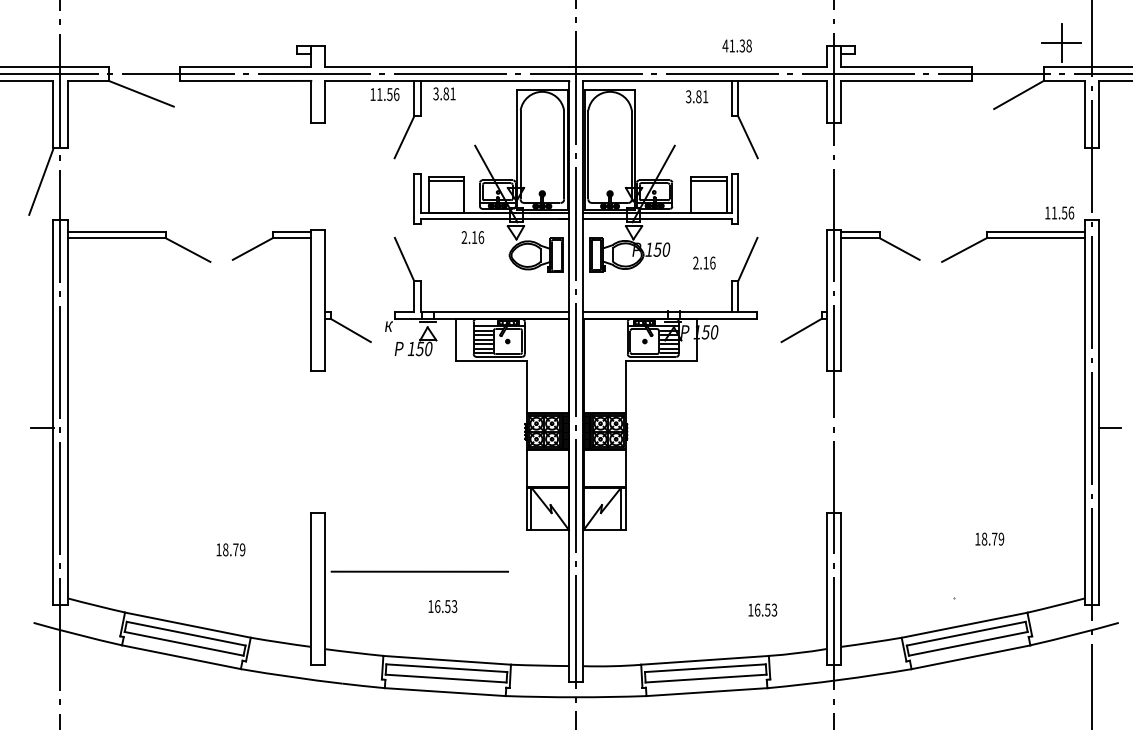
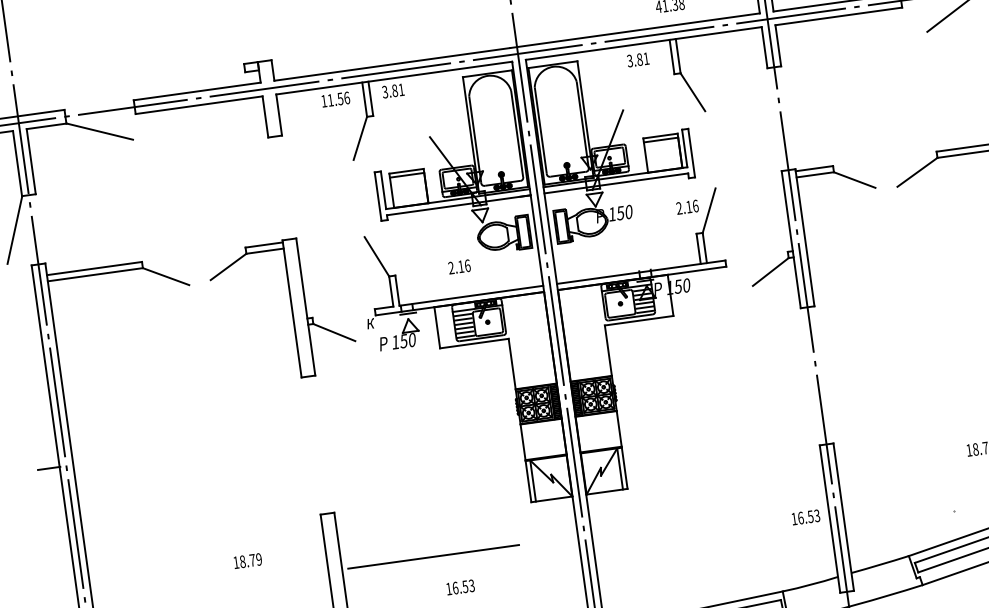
text: (472, 237) -> (459, 266), moved
text: (704, 262) -> (687, 206), moved
text: (762, 609) -> (805, 516), moved

